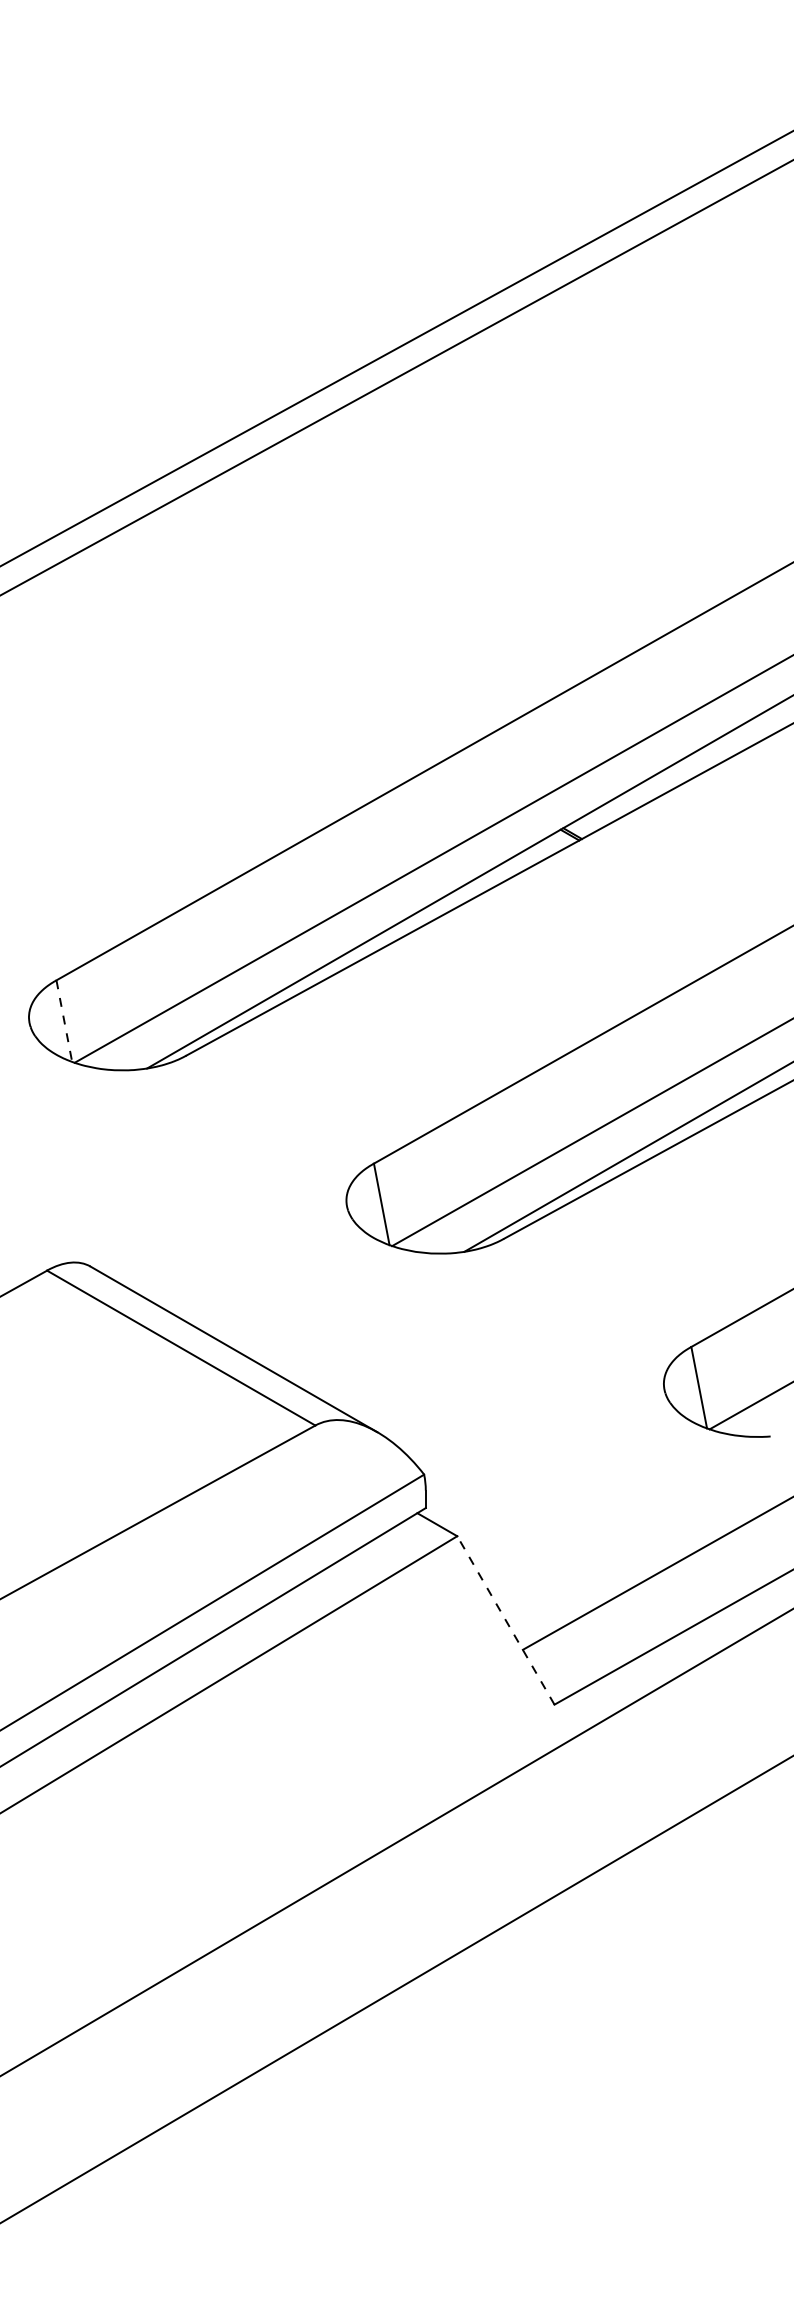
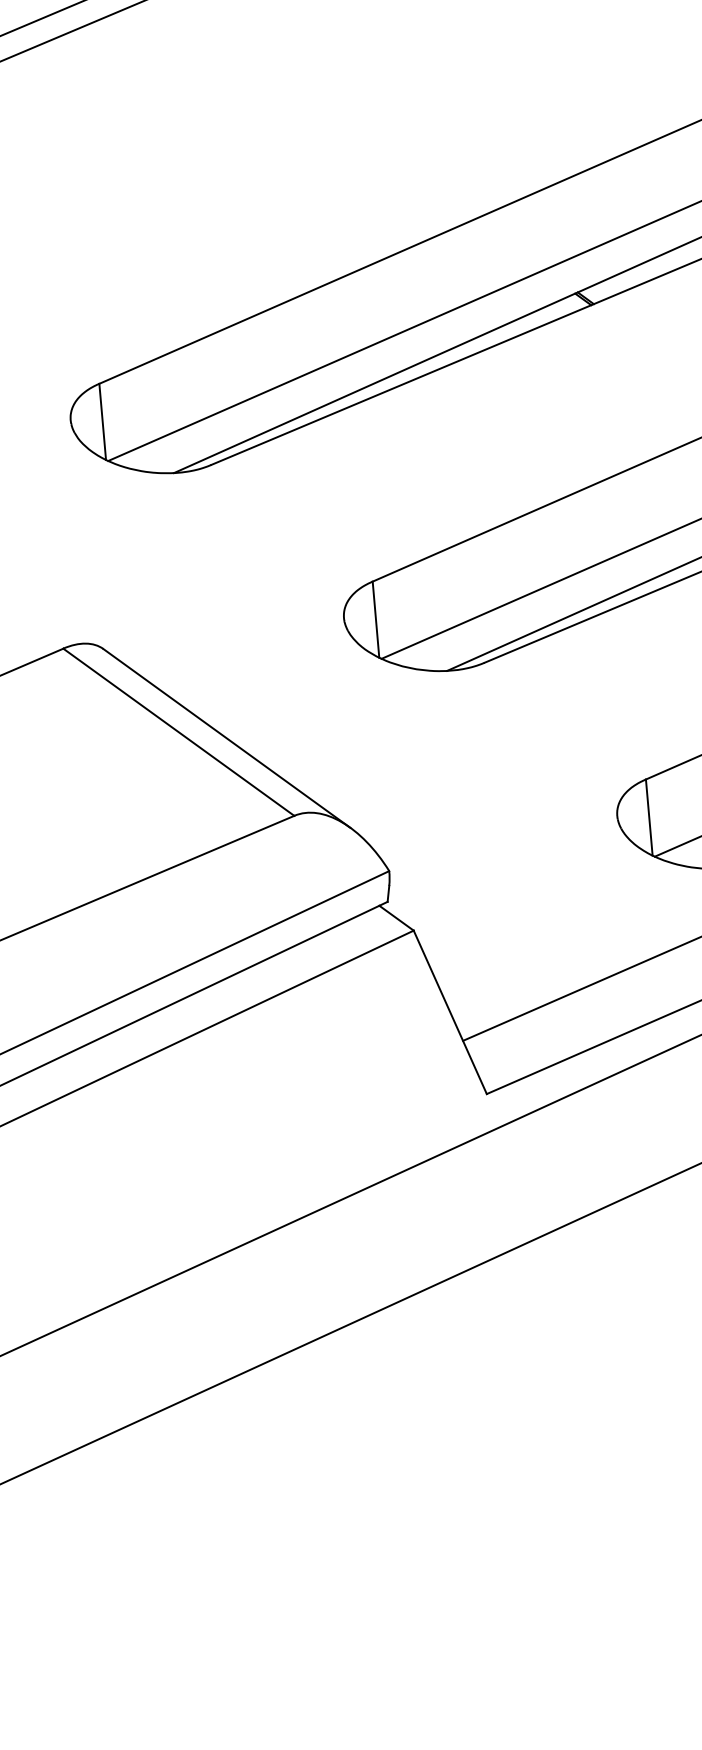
line: (64, 1021) -> (102, 422), dashed -> solid
line: (505, 1620) -> (449, 1012), dashed -> solid

